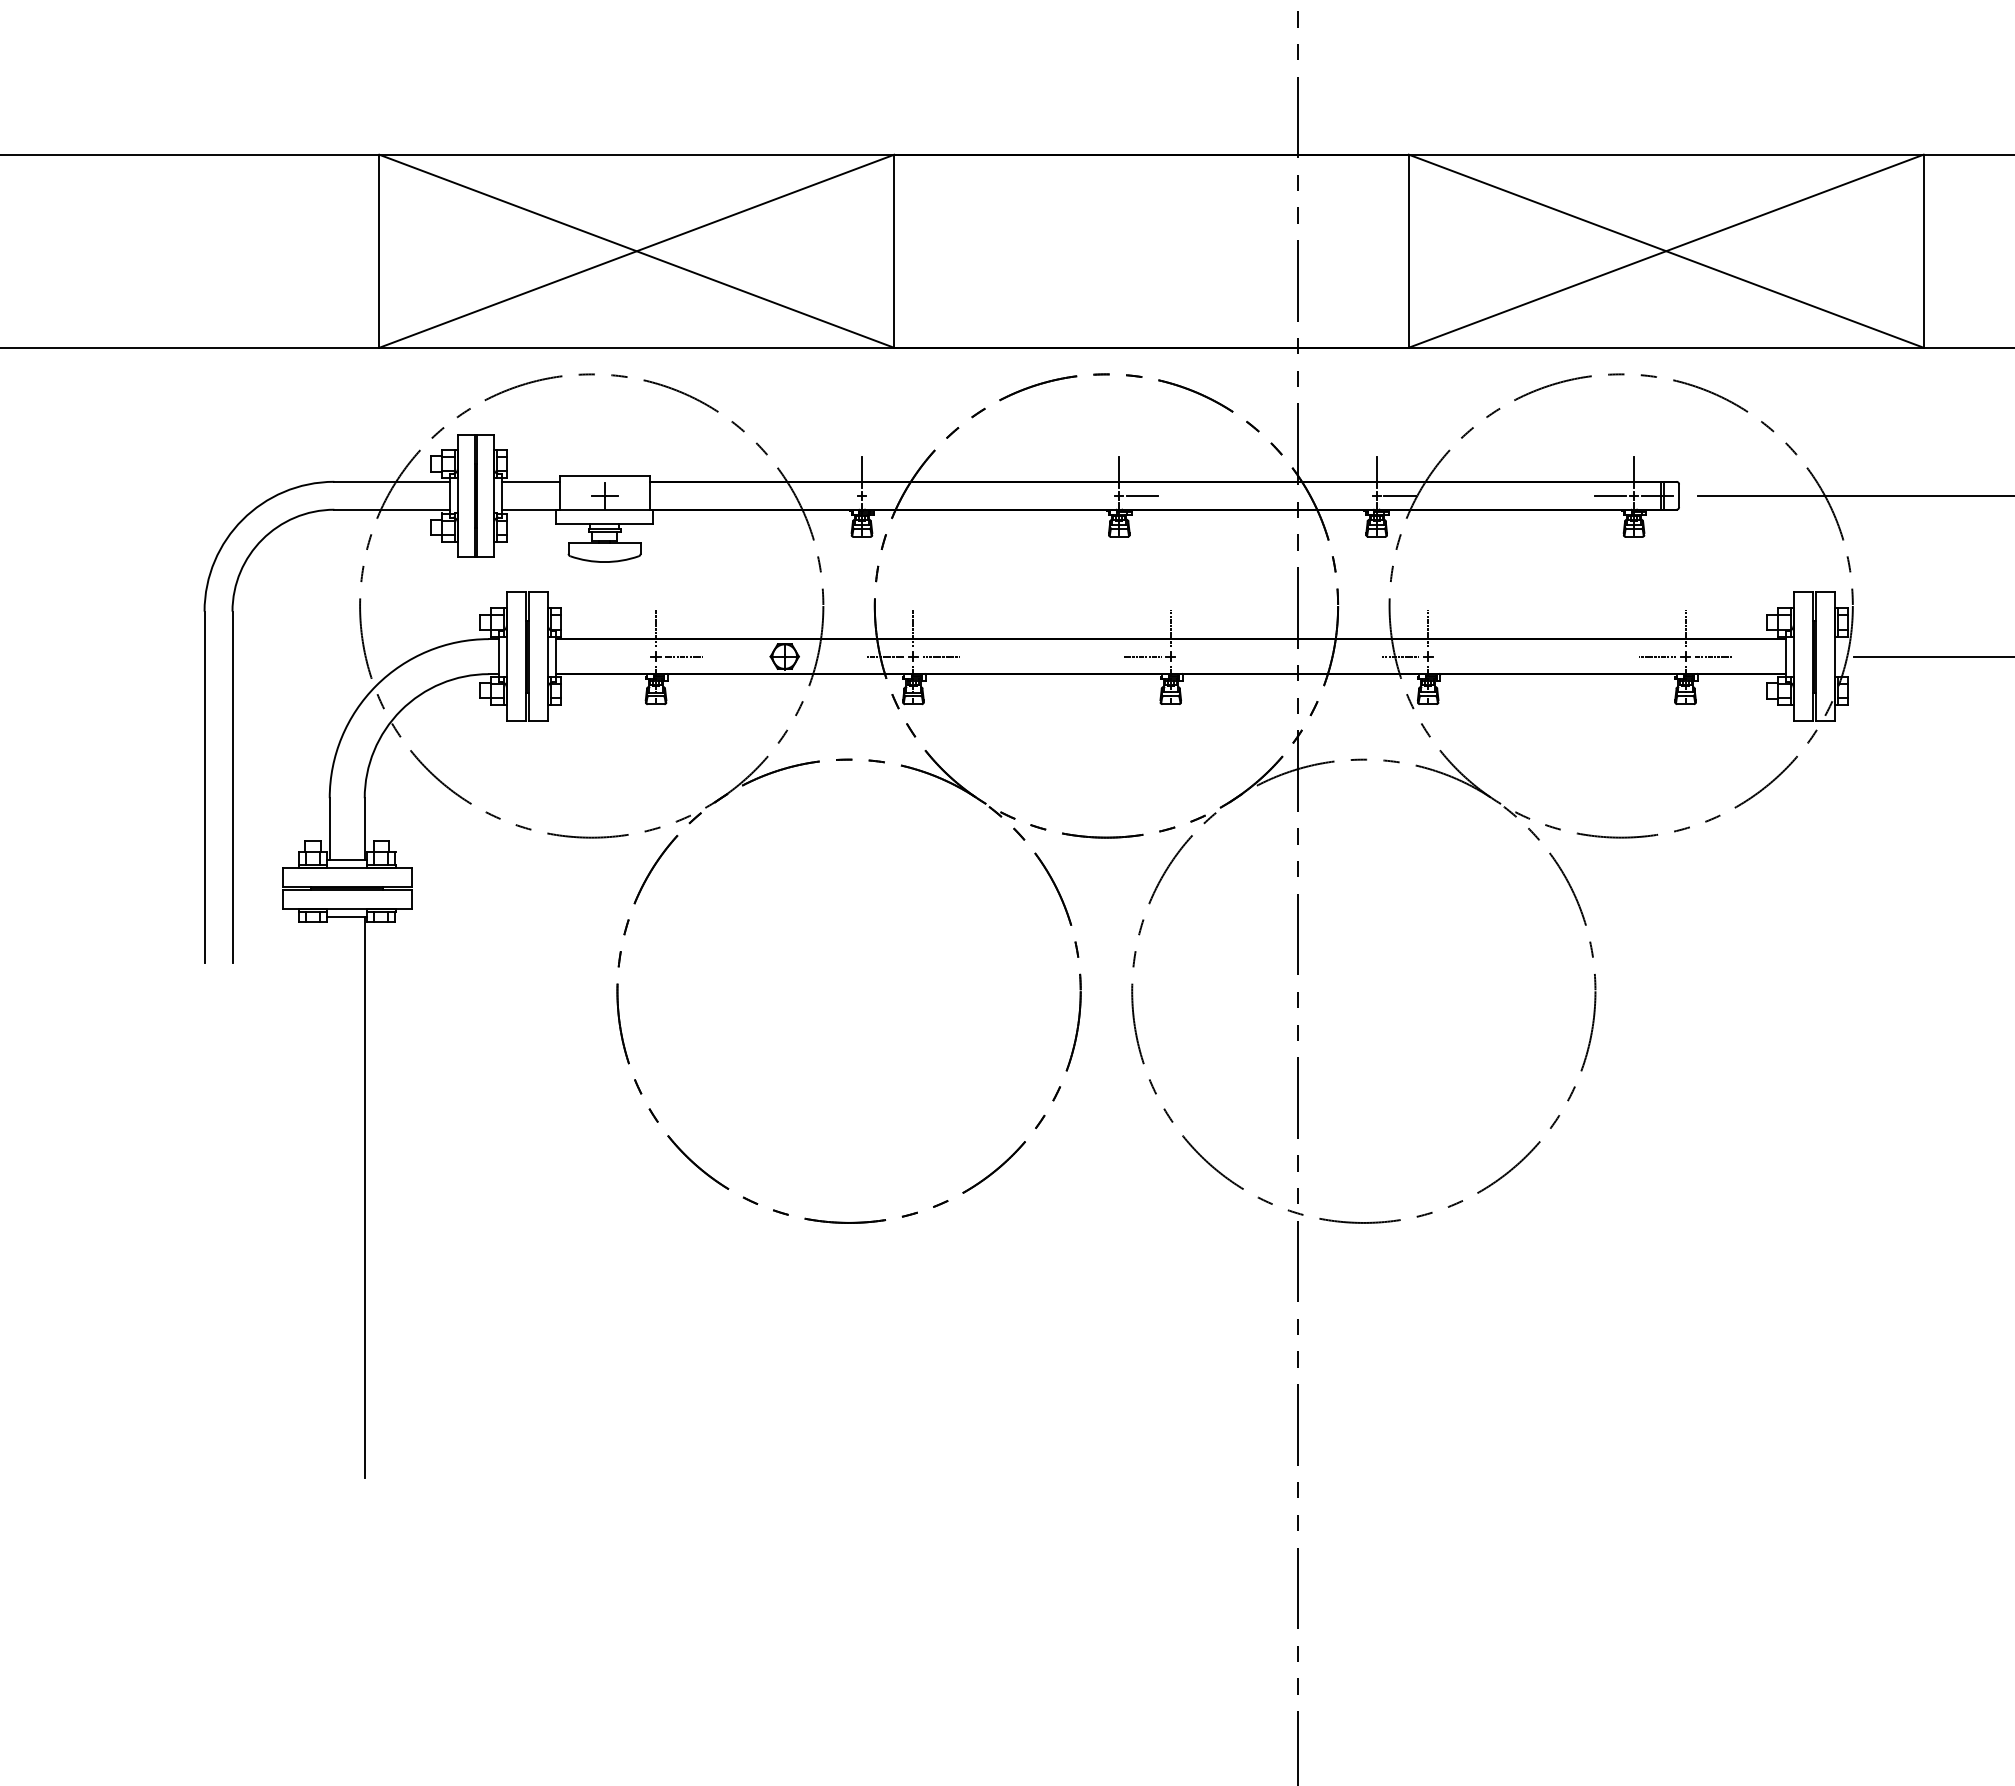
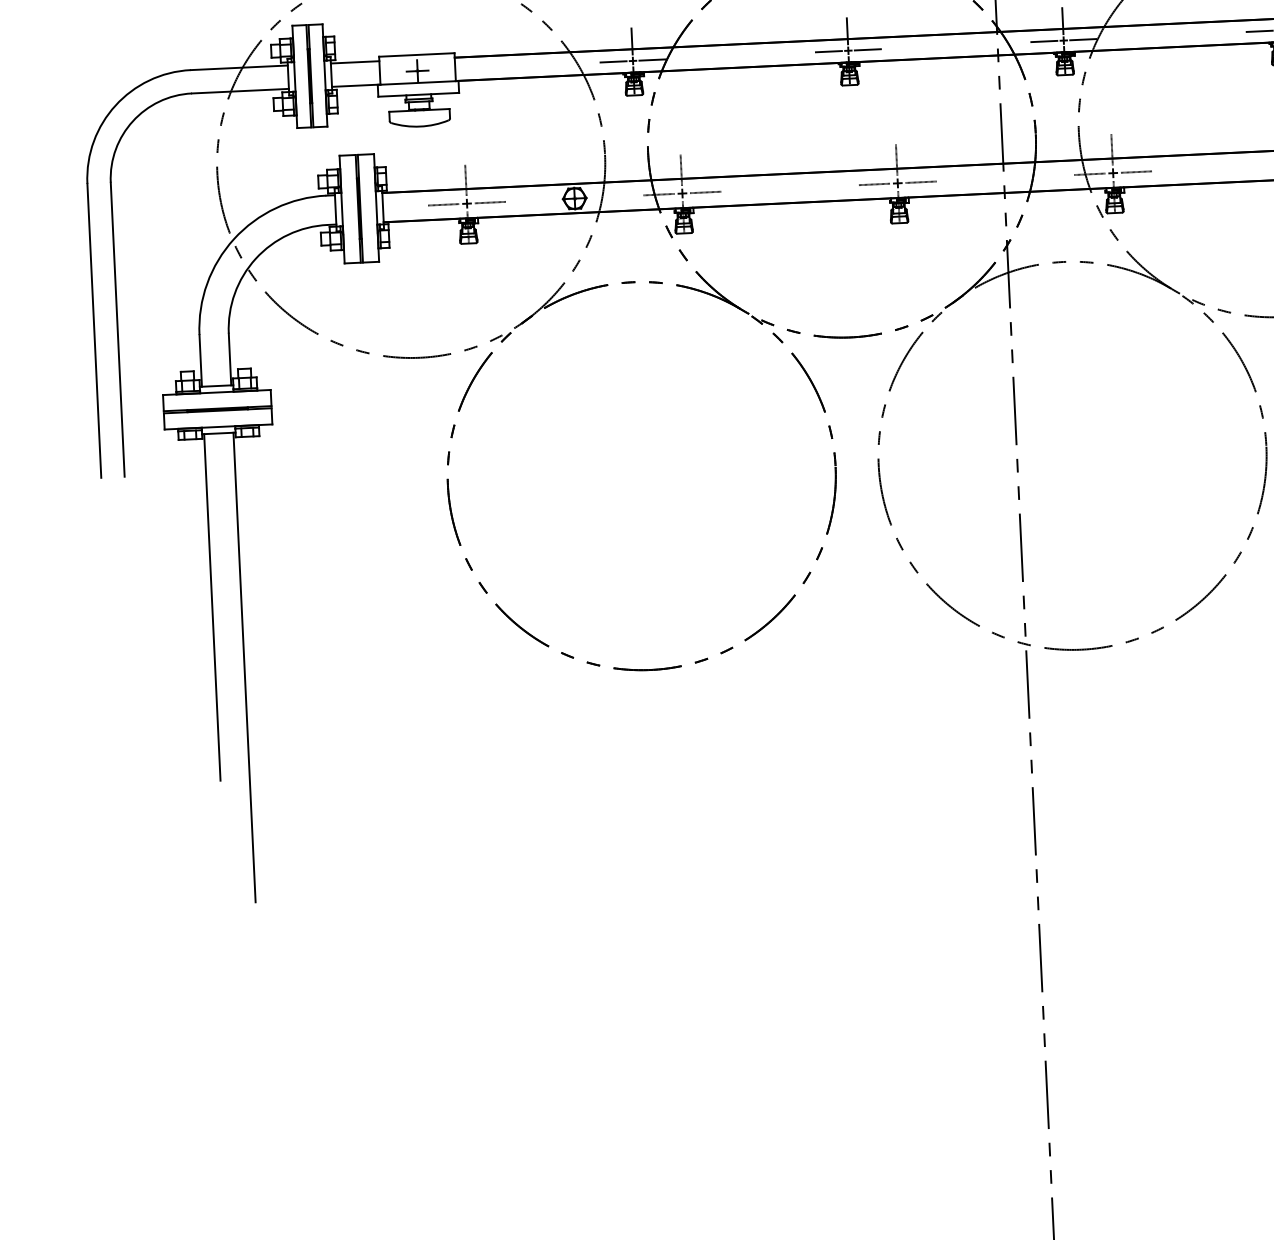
line: (838, 495) -> (613, 61), added
line: (884, 495) -> (651, 59), added
line: (1095, 495) -> (828, 51), added
line: (1352, 495) -> (1043, 41), added
line: (627, 656) -> (443, 204), added
line: (1198, 656) -> (920, 182), added
line: (1455, 656) -> (1136, 172), added
line: (329, 1123) -> (212, 607), added

